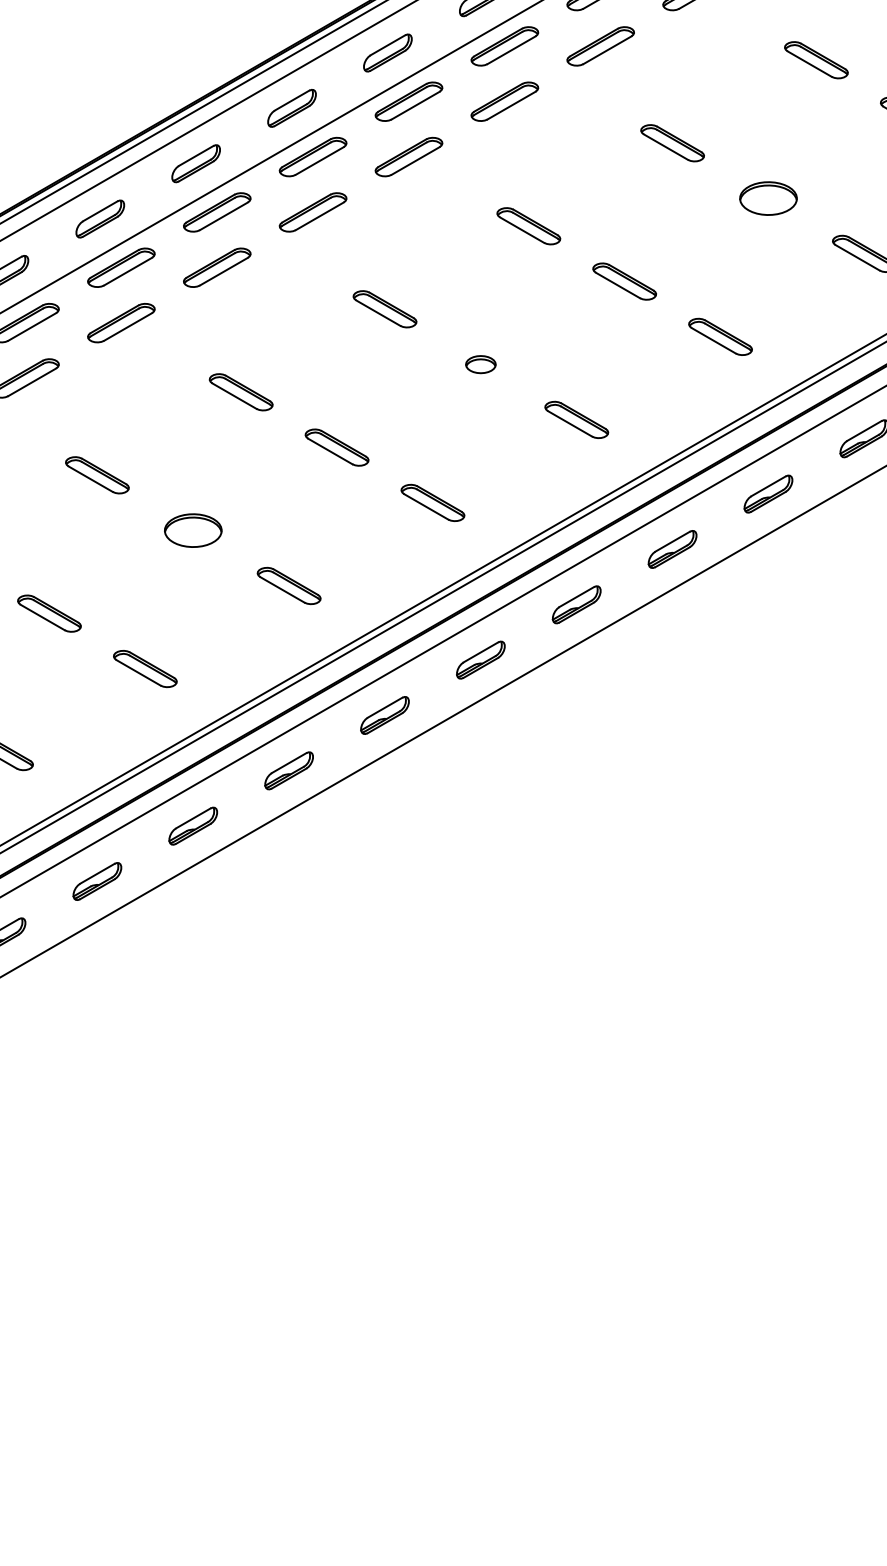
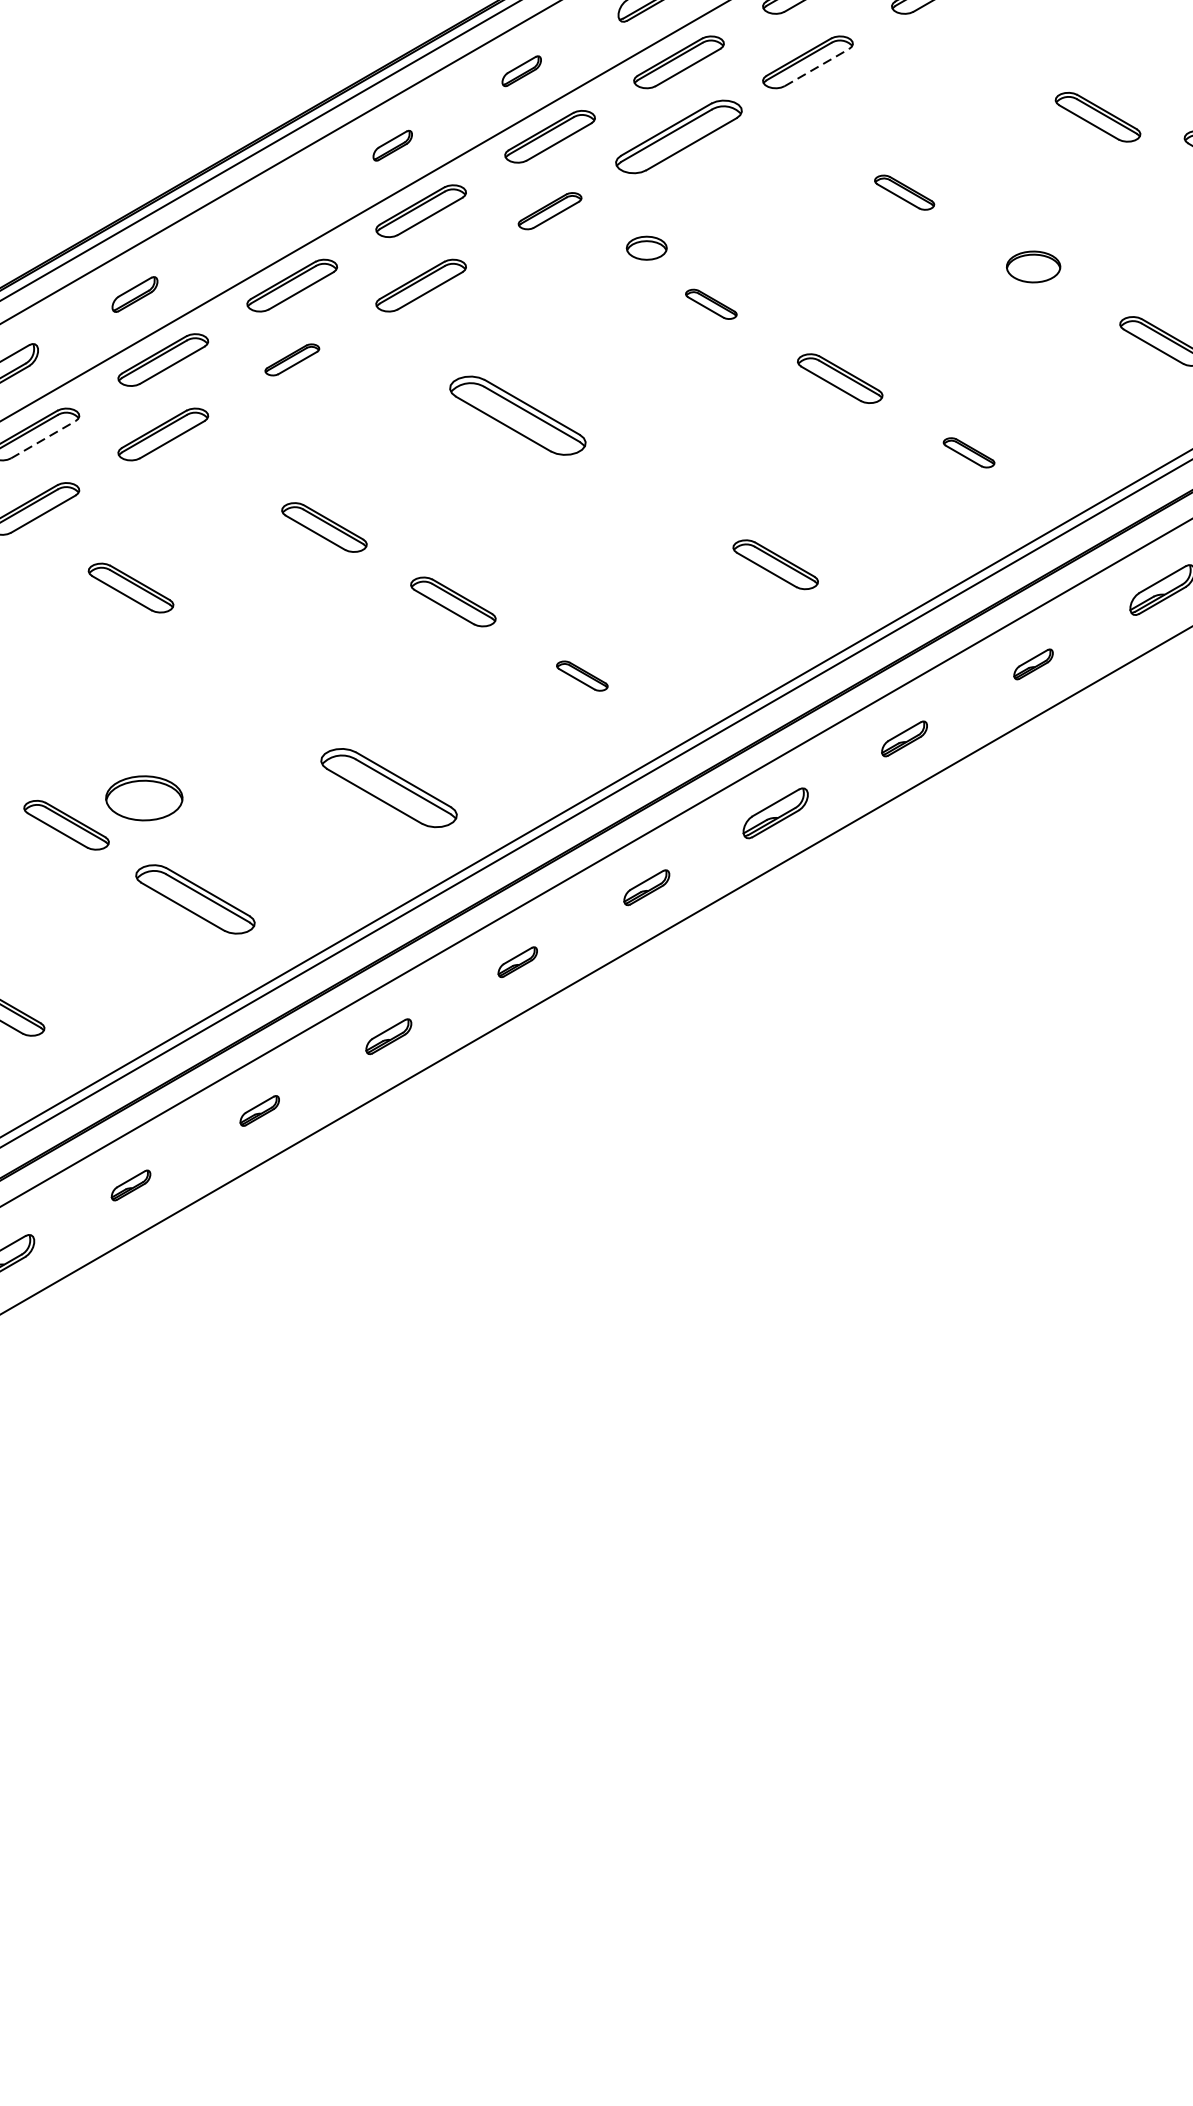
line: (607, 50) -> (817, 67), solid -> dashed
part: (387, 52) -> (521, 70), size x0.6
part: (816, 60) -> (1098, 117), moved
part: (504, 101) -> (678, 136), size x1.4
part: (291, 108) -> (392, 145), size x0.6
part: (672, 143) -> (904, 192), size x0.7
part: (408, 156) -> (549, 210), size x0.7
part: (195, 163) -> (262, 219), removed
part: (768, 198) -> (1033, 266), size x0.7
part: (100, 218) -> (135, 293), size x0.7
part: (528, 226) -> (710, 304), size x0.6
part: (217, 267) -> (292, 359), size x0.6
part: (384, 309) -> (517, 416), size x1.6
line: (32, 326) -> (43, 439), solid -> dashed
part: (720, 336) -> (969, 452), size x0.6
part: (480, 364) -> (646, 248), moved
part: (97, 475) -> (131, 588), moved
part: (768, 493) -> (1033, 663), size x0.6
part: (432, 502) -> (581, 675), size x0.6
part: (193, 530) -> (144, 798), moved
part: (672, 549) -> (904, 738), size x0.7
part: (288, 585) -> (388, 787), size x1.6
part: (480, 659) -> (646, 886), size x0.7
part: (145, 669) -> (195, 900), size x1.4
part: (384, 715) -> (517, 962), size x0.6
part: (288, 770) -> (388, 1036), size x0.7
part: (192, 825) -> (258, 1110), size x0.6
part: (97, 881) -> (131, 1185), size x0.6

